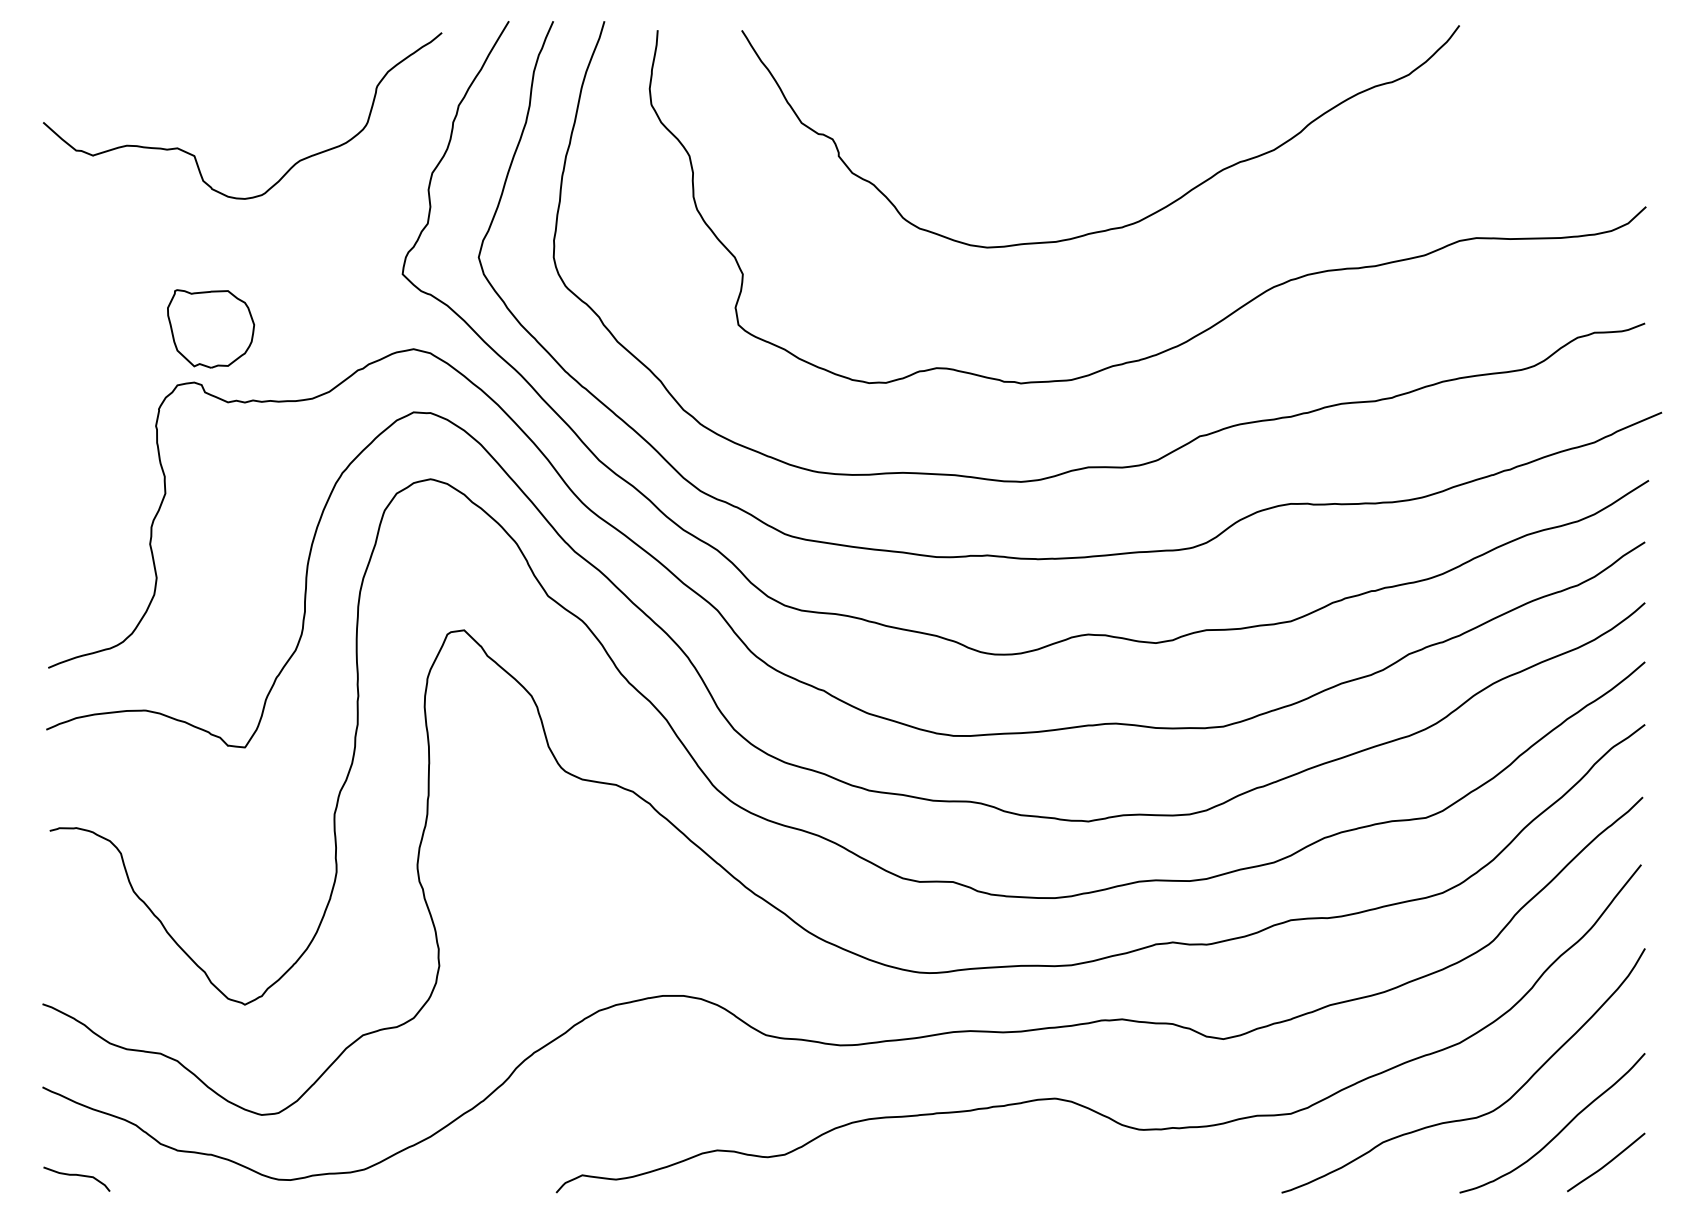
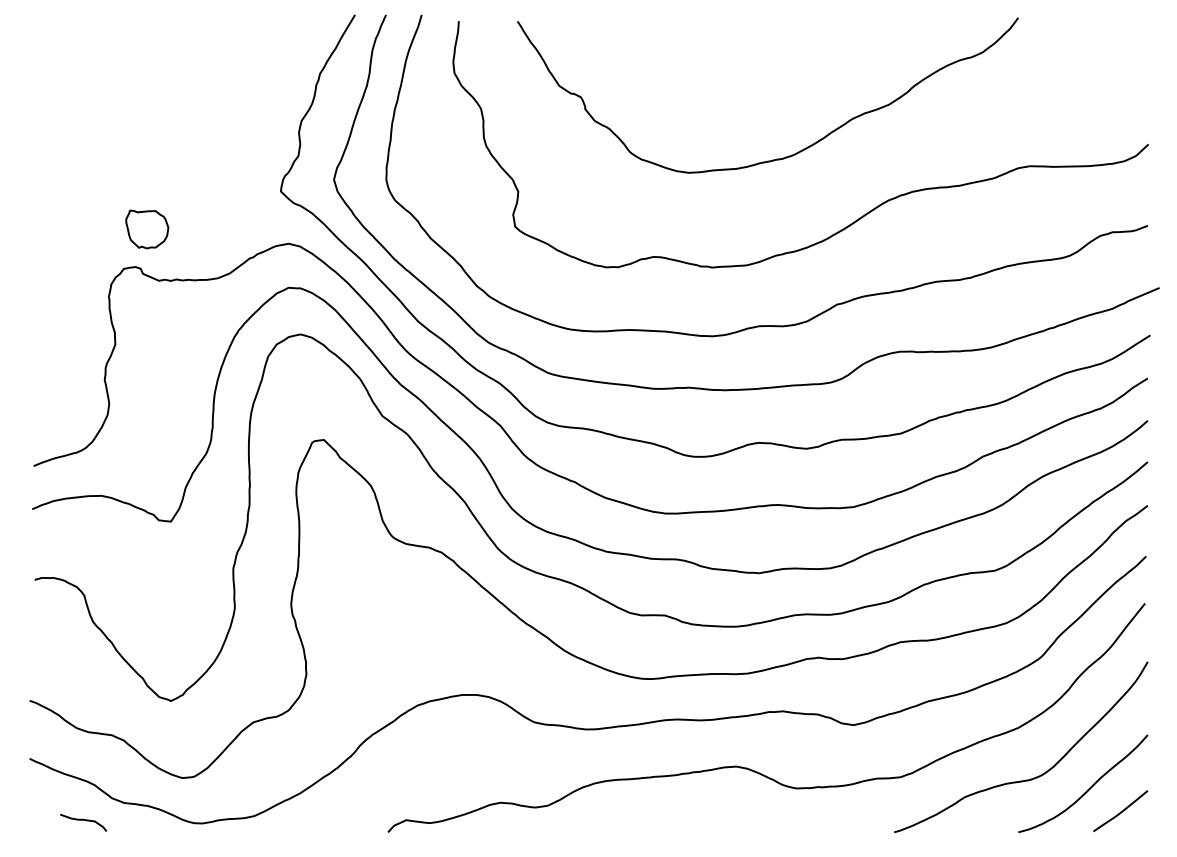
curve: (195, 155) -> (136, 108), removed
part: (211, 328) -> (147, 229), size x0.7
curve: (76, 1175) -> (83, 820), moved

